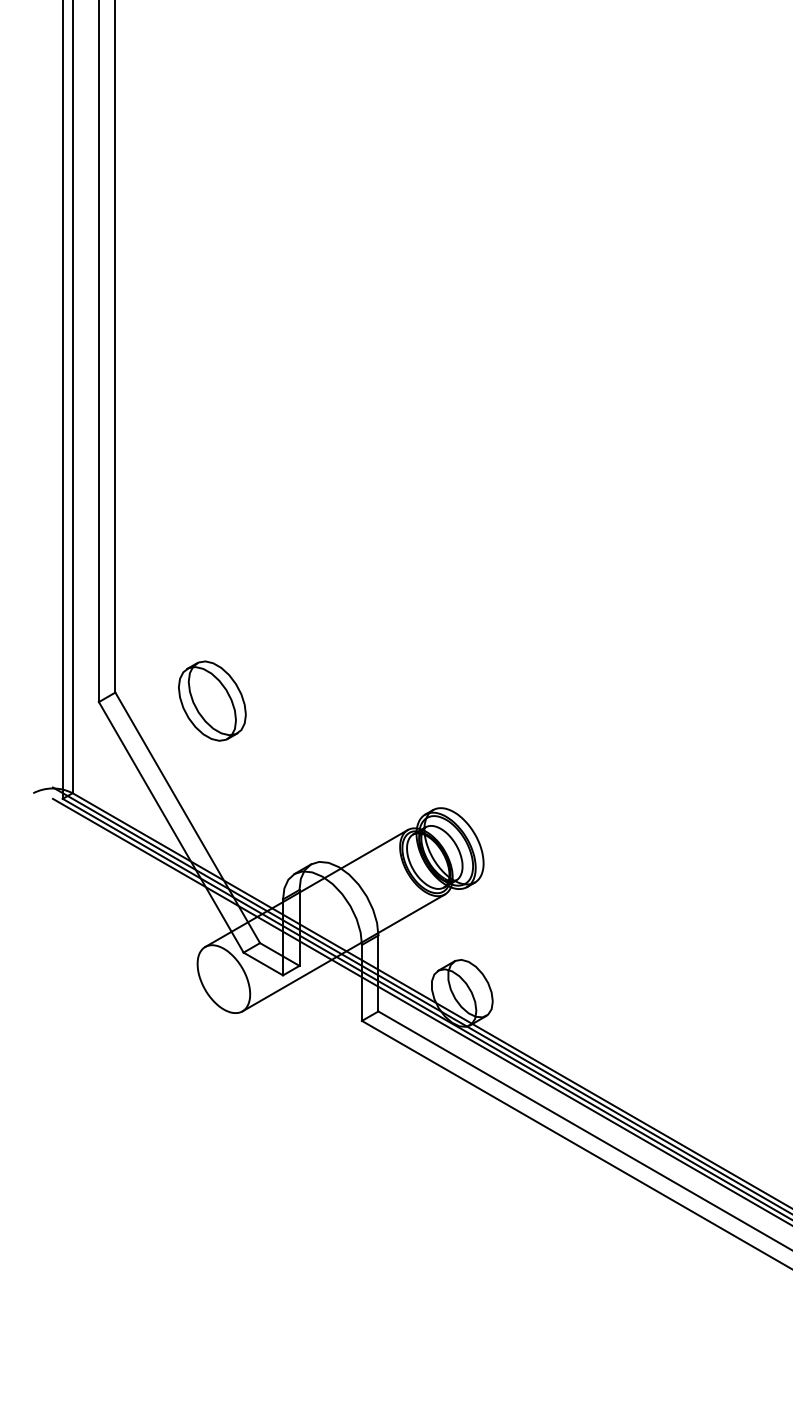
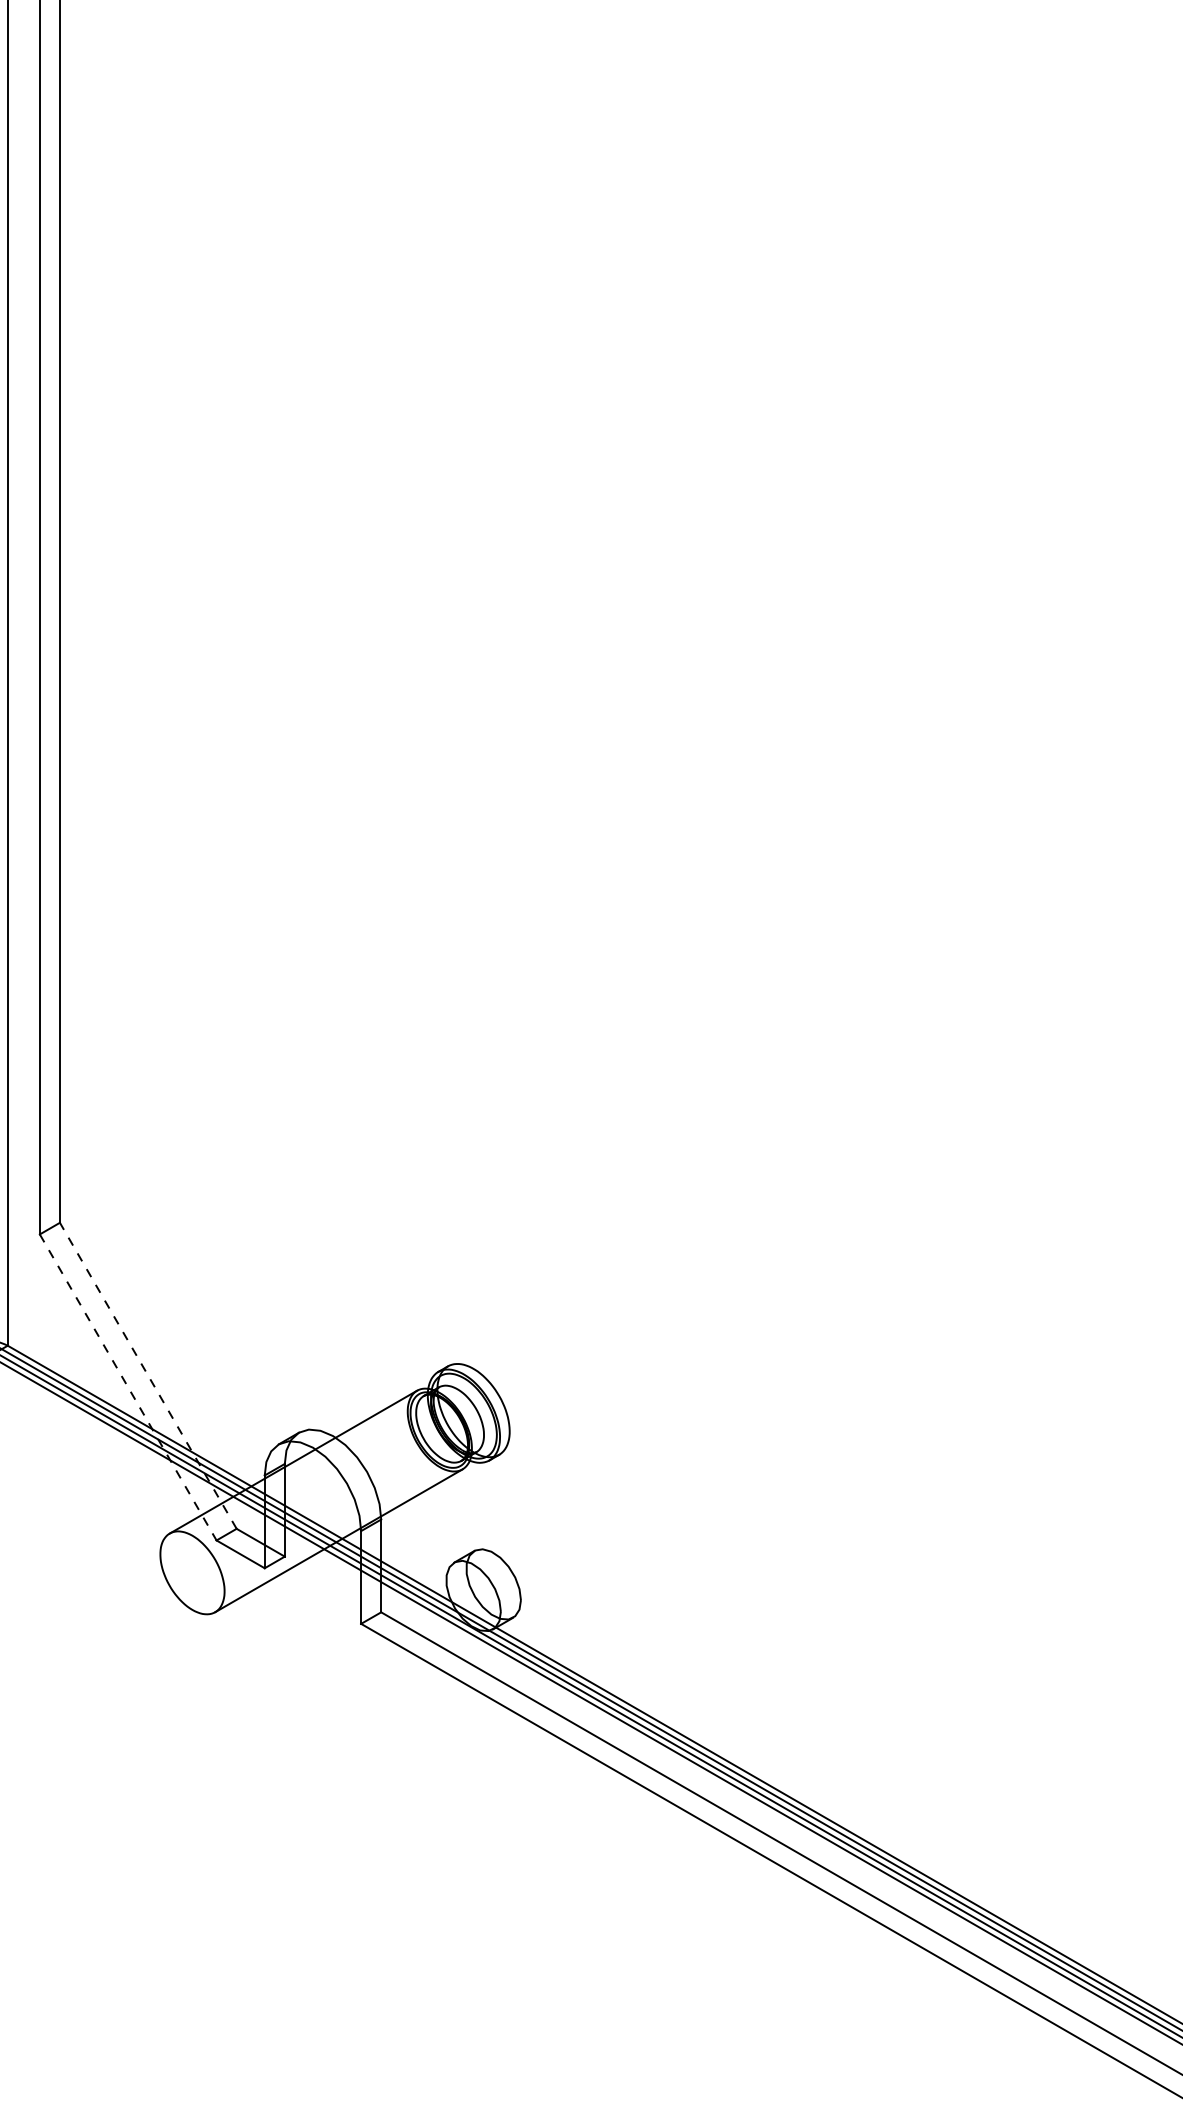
part: (212, 700) -> (178, 1232), removed
line: (187, 817) -> (148, 1375), solid -> dashed
line: (171, 827) -> (128, 1387), solid -> dashed

